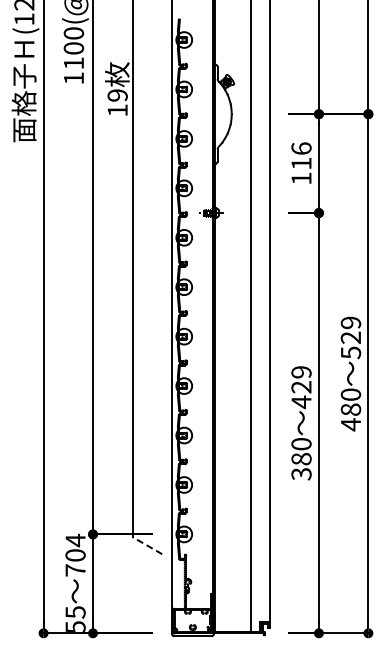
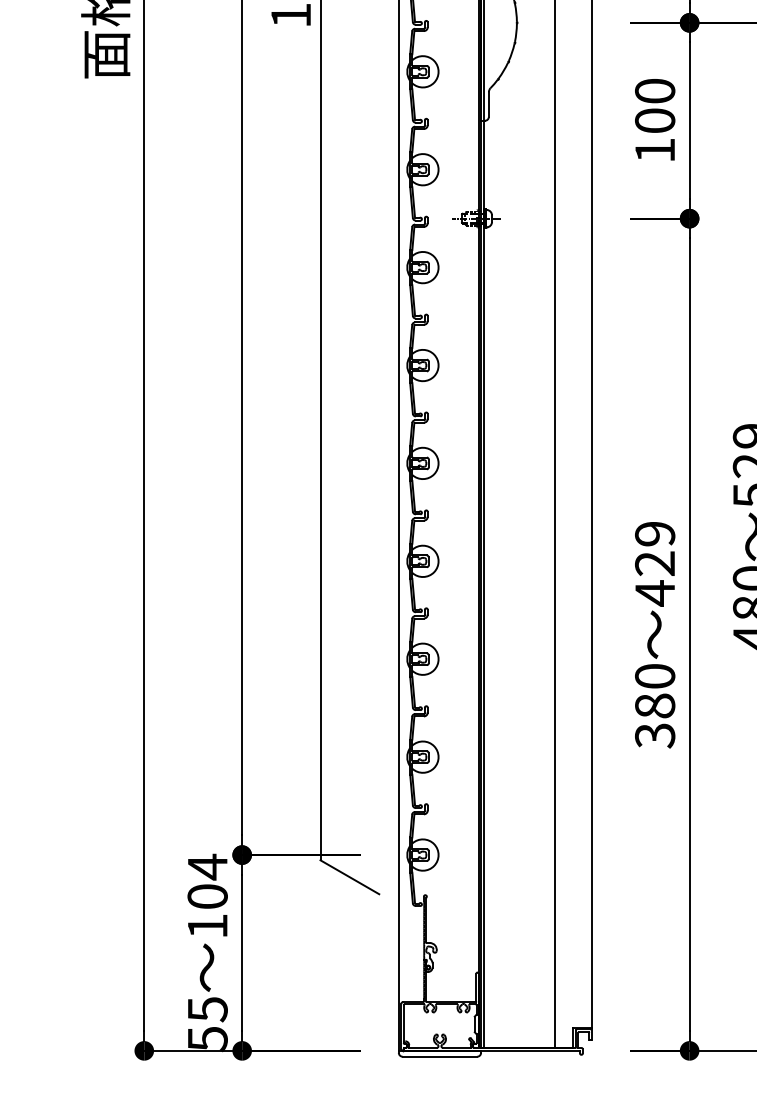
text: (301, 155) -> (655, 104), 116 -> 100
line: (146, 545) -> (348, 876), dashed -> solid
text: (75, 570) -> (207, 926), 704 -> 104

